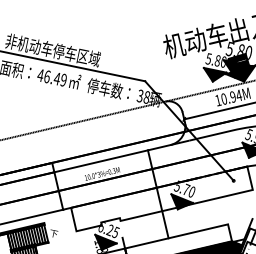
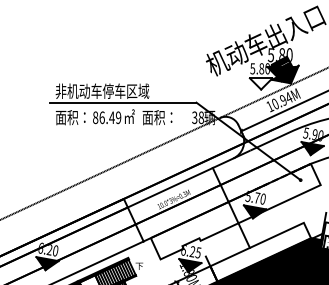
text: (40, 75) -> (95, 117), 46.49 -> 86.49
fill: (213, 75) -> (260, 83), removed
text: (108, 89) -> (163, 117), 停车数： -> 面积：

